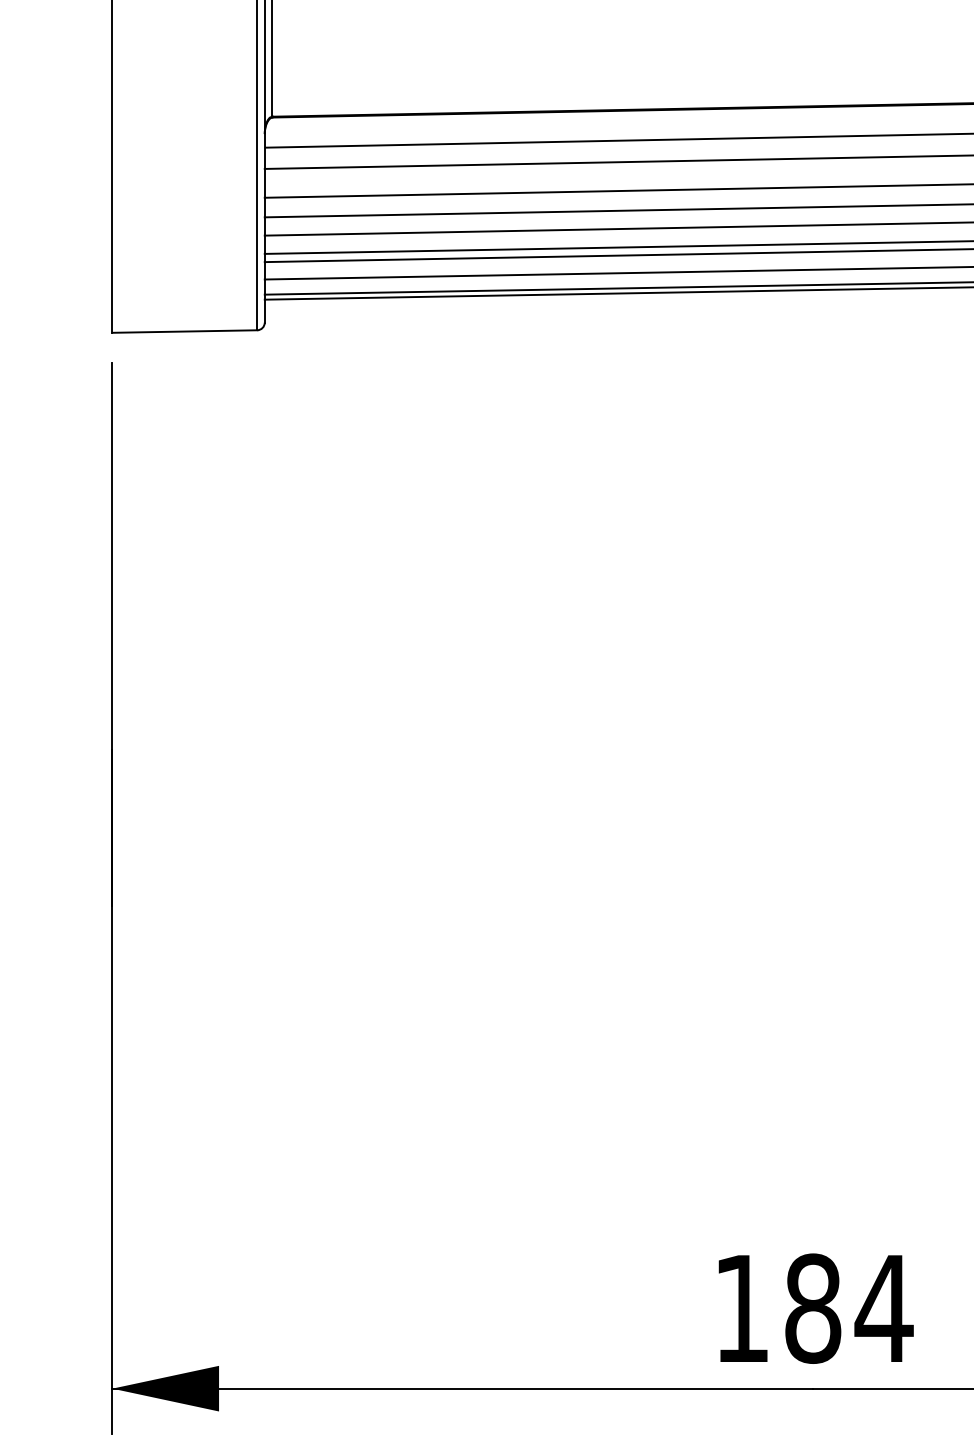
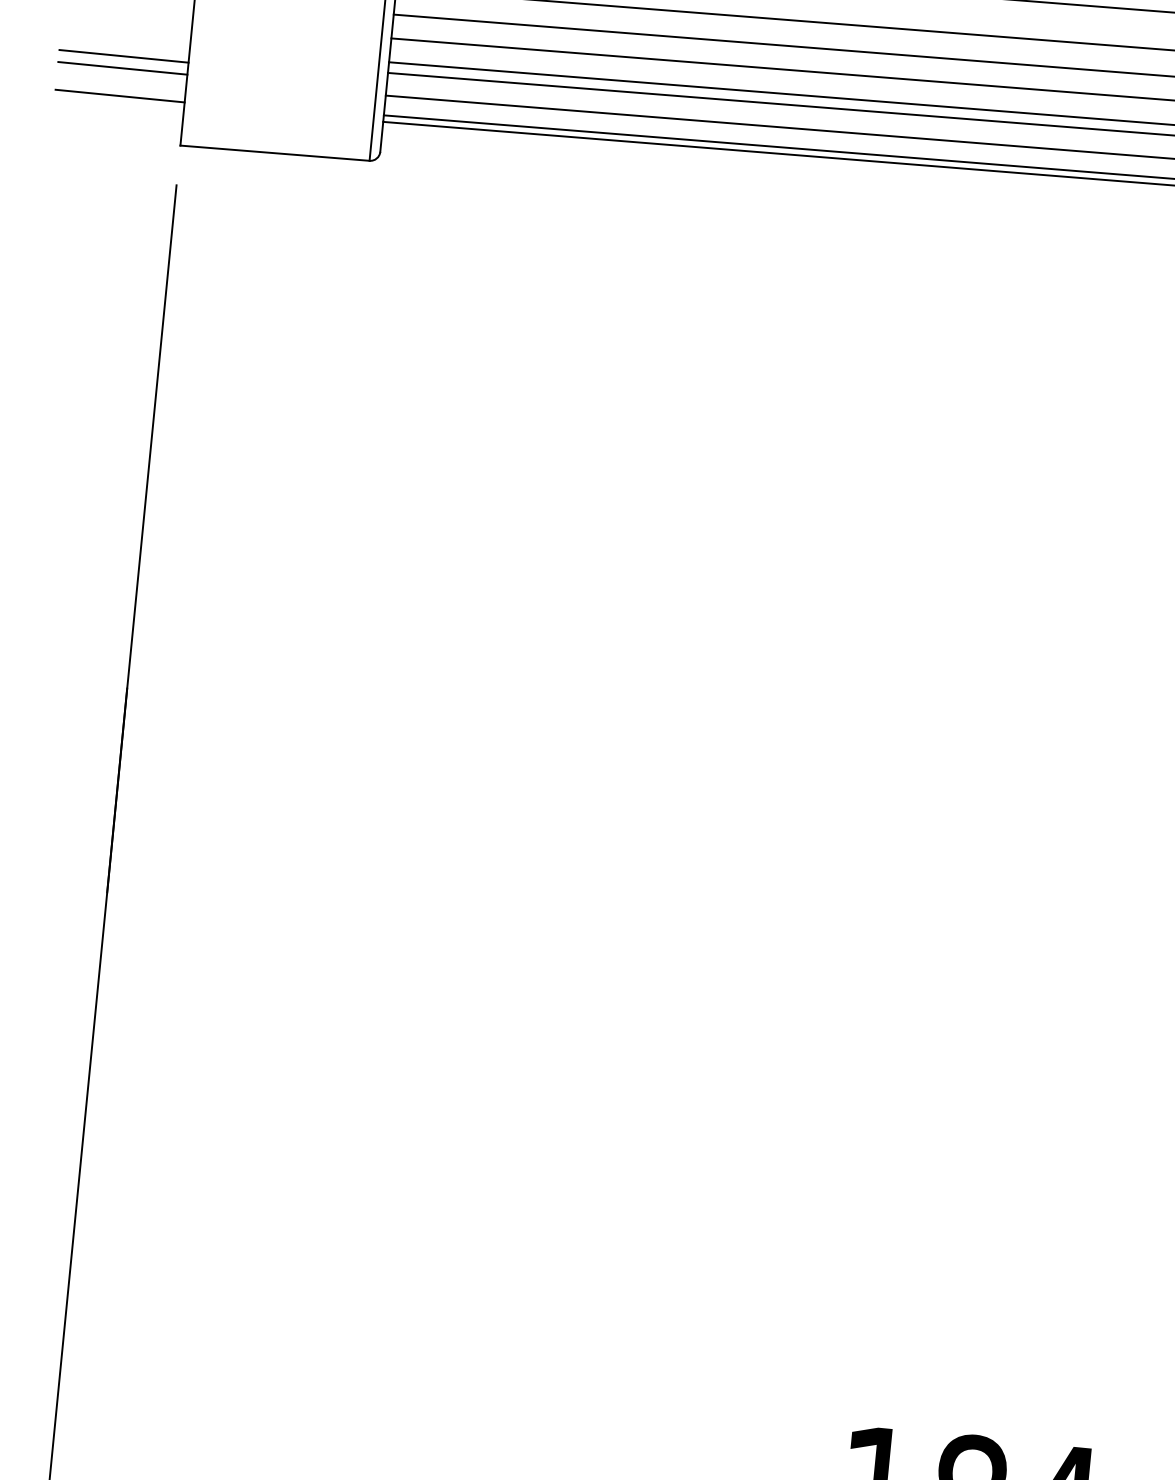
line: (62, 269) -> (123, 56), added
line: (62, 278) -> (122, 68), added
line: (62, 299) -> (119, 95), added

